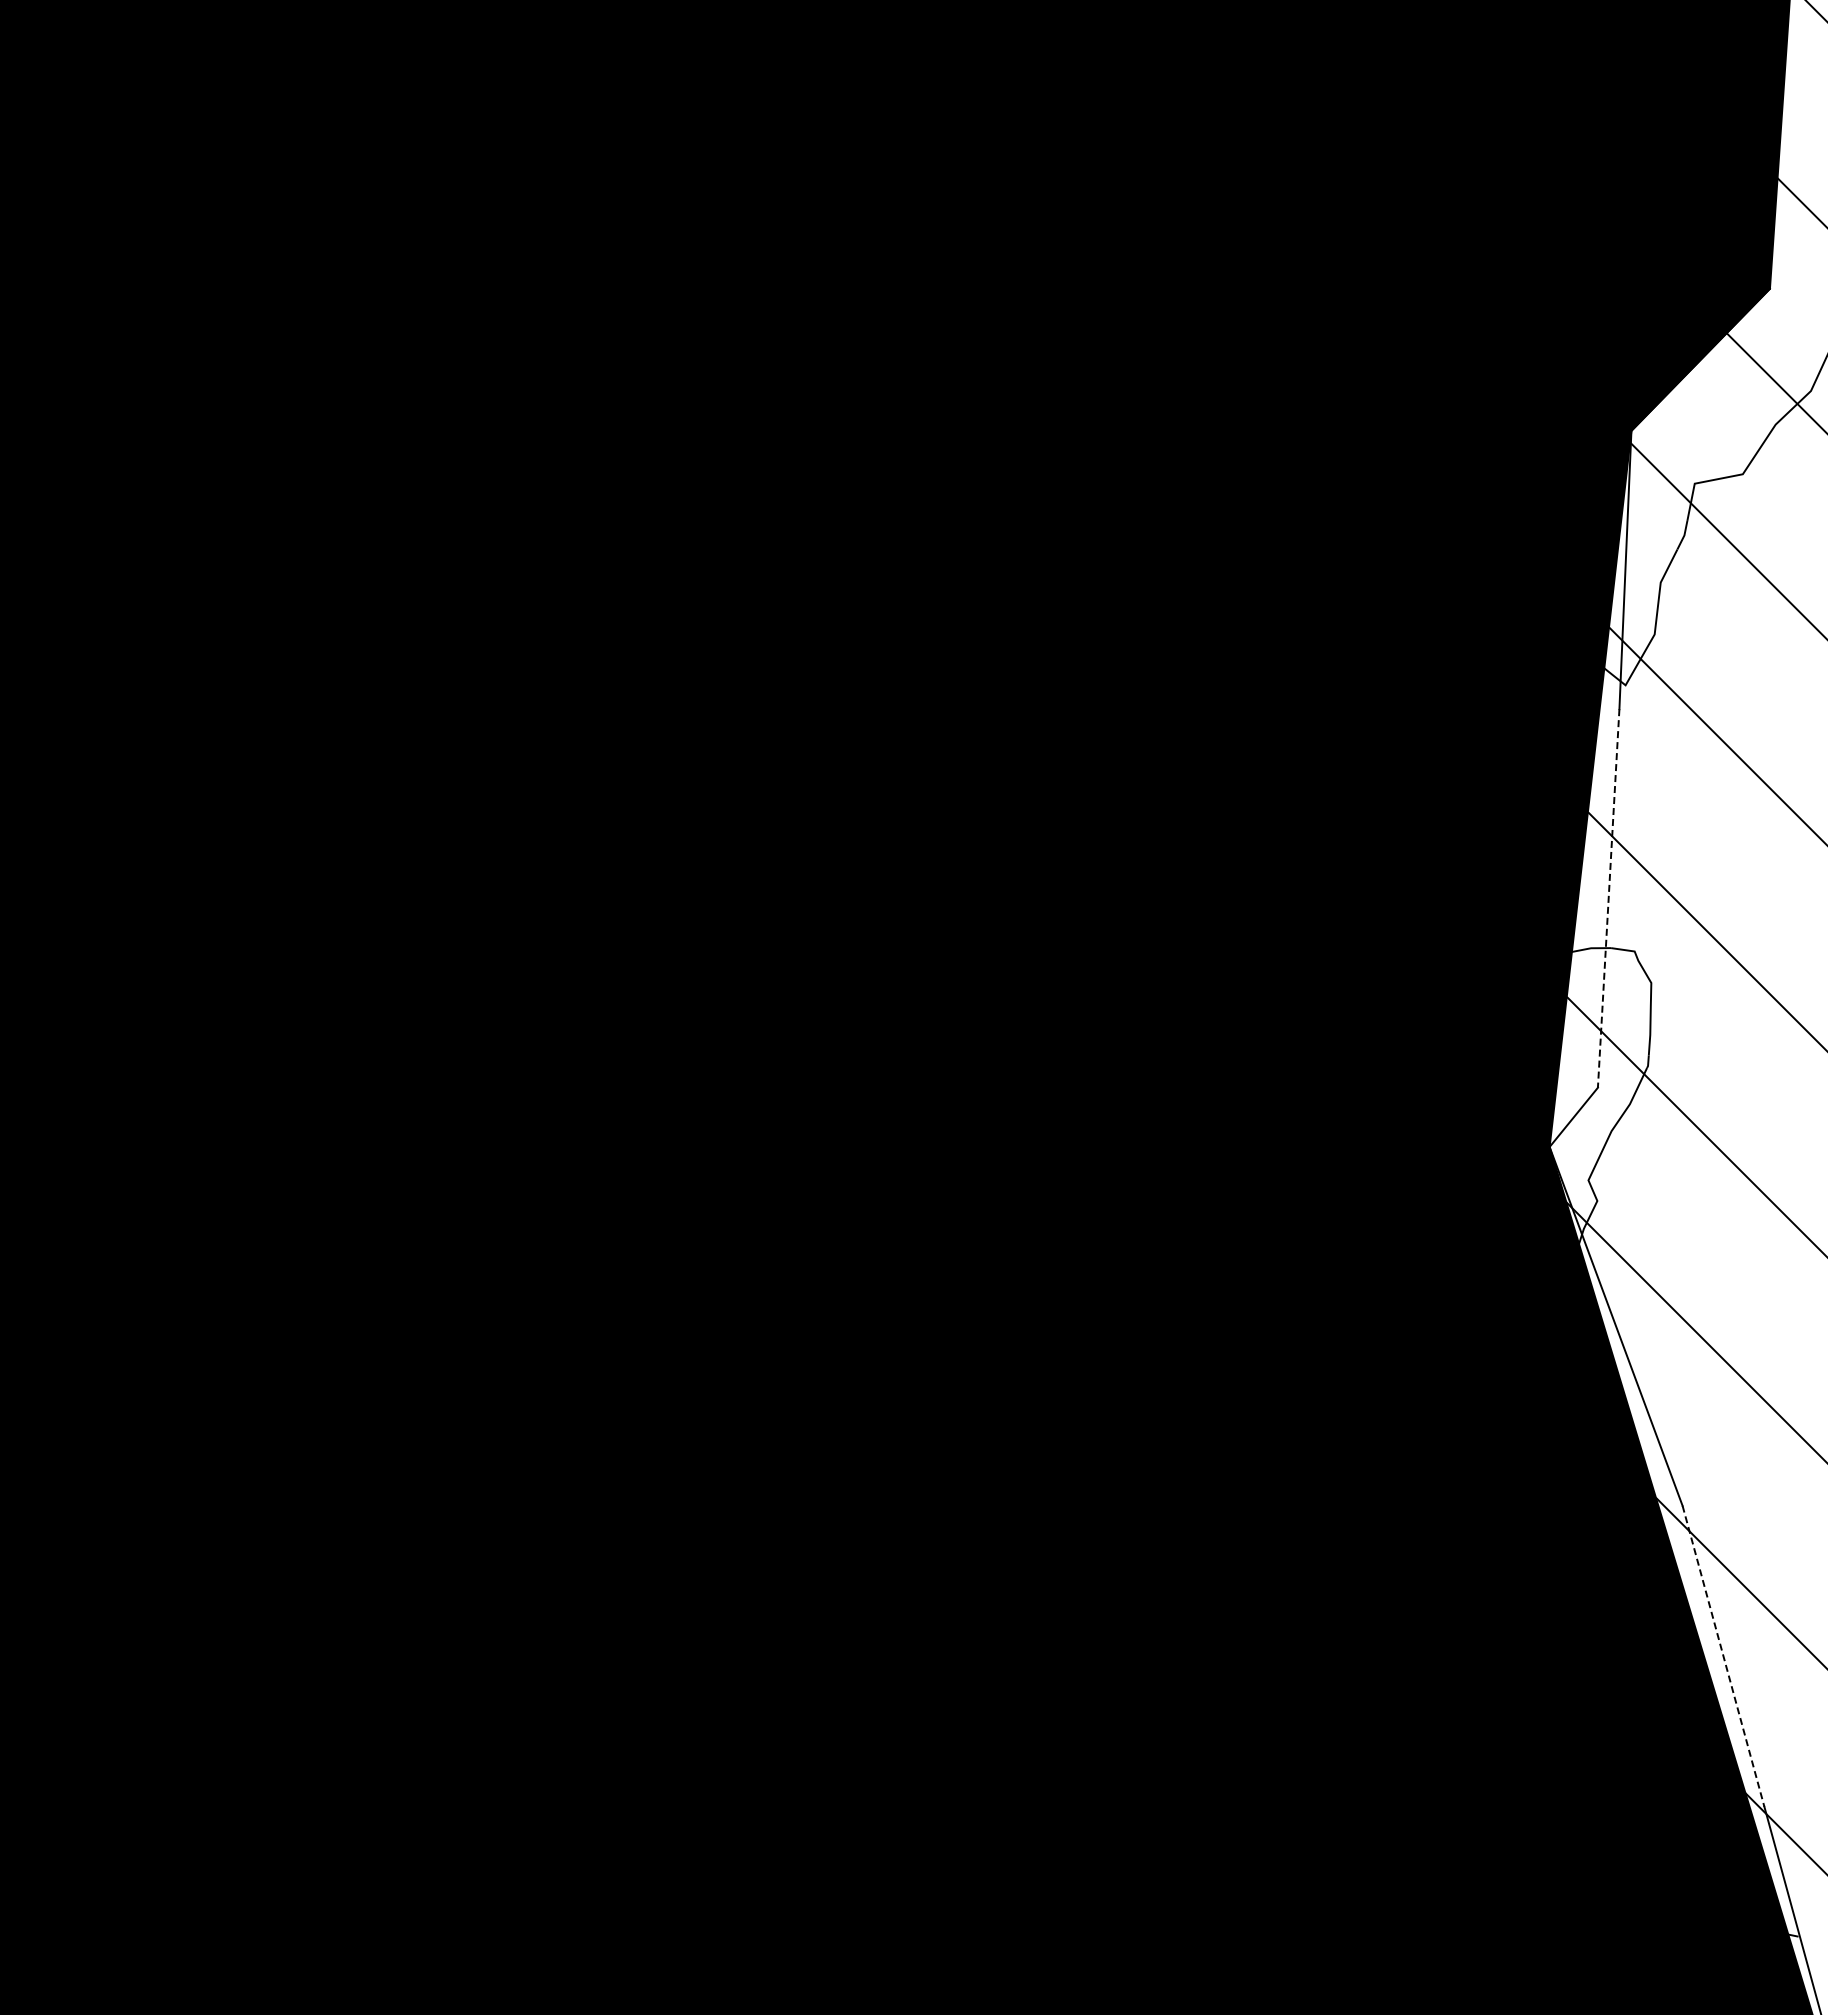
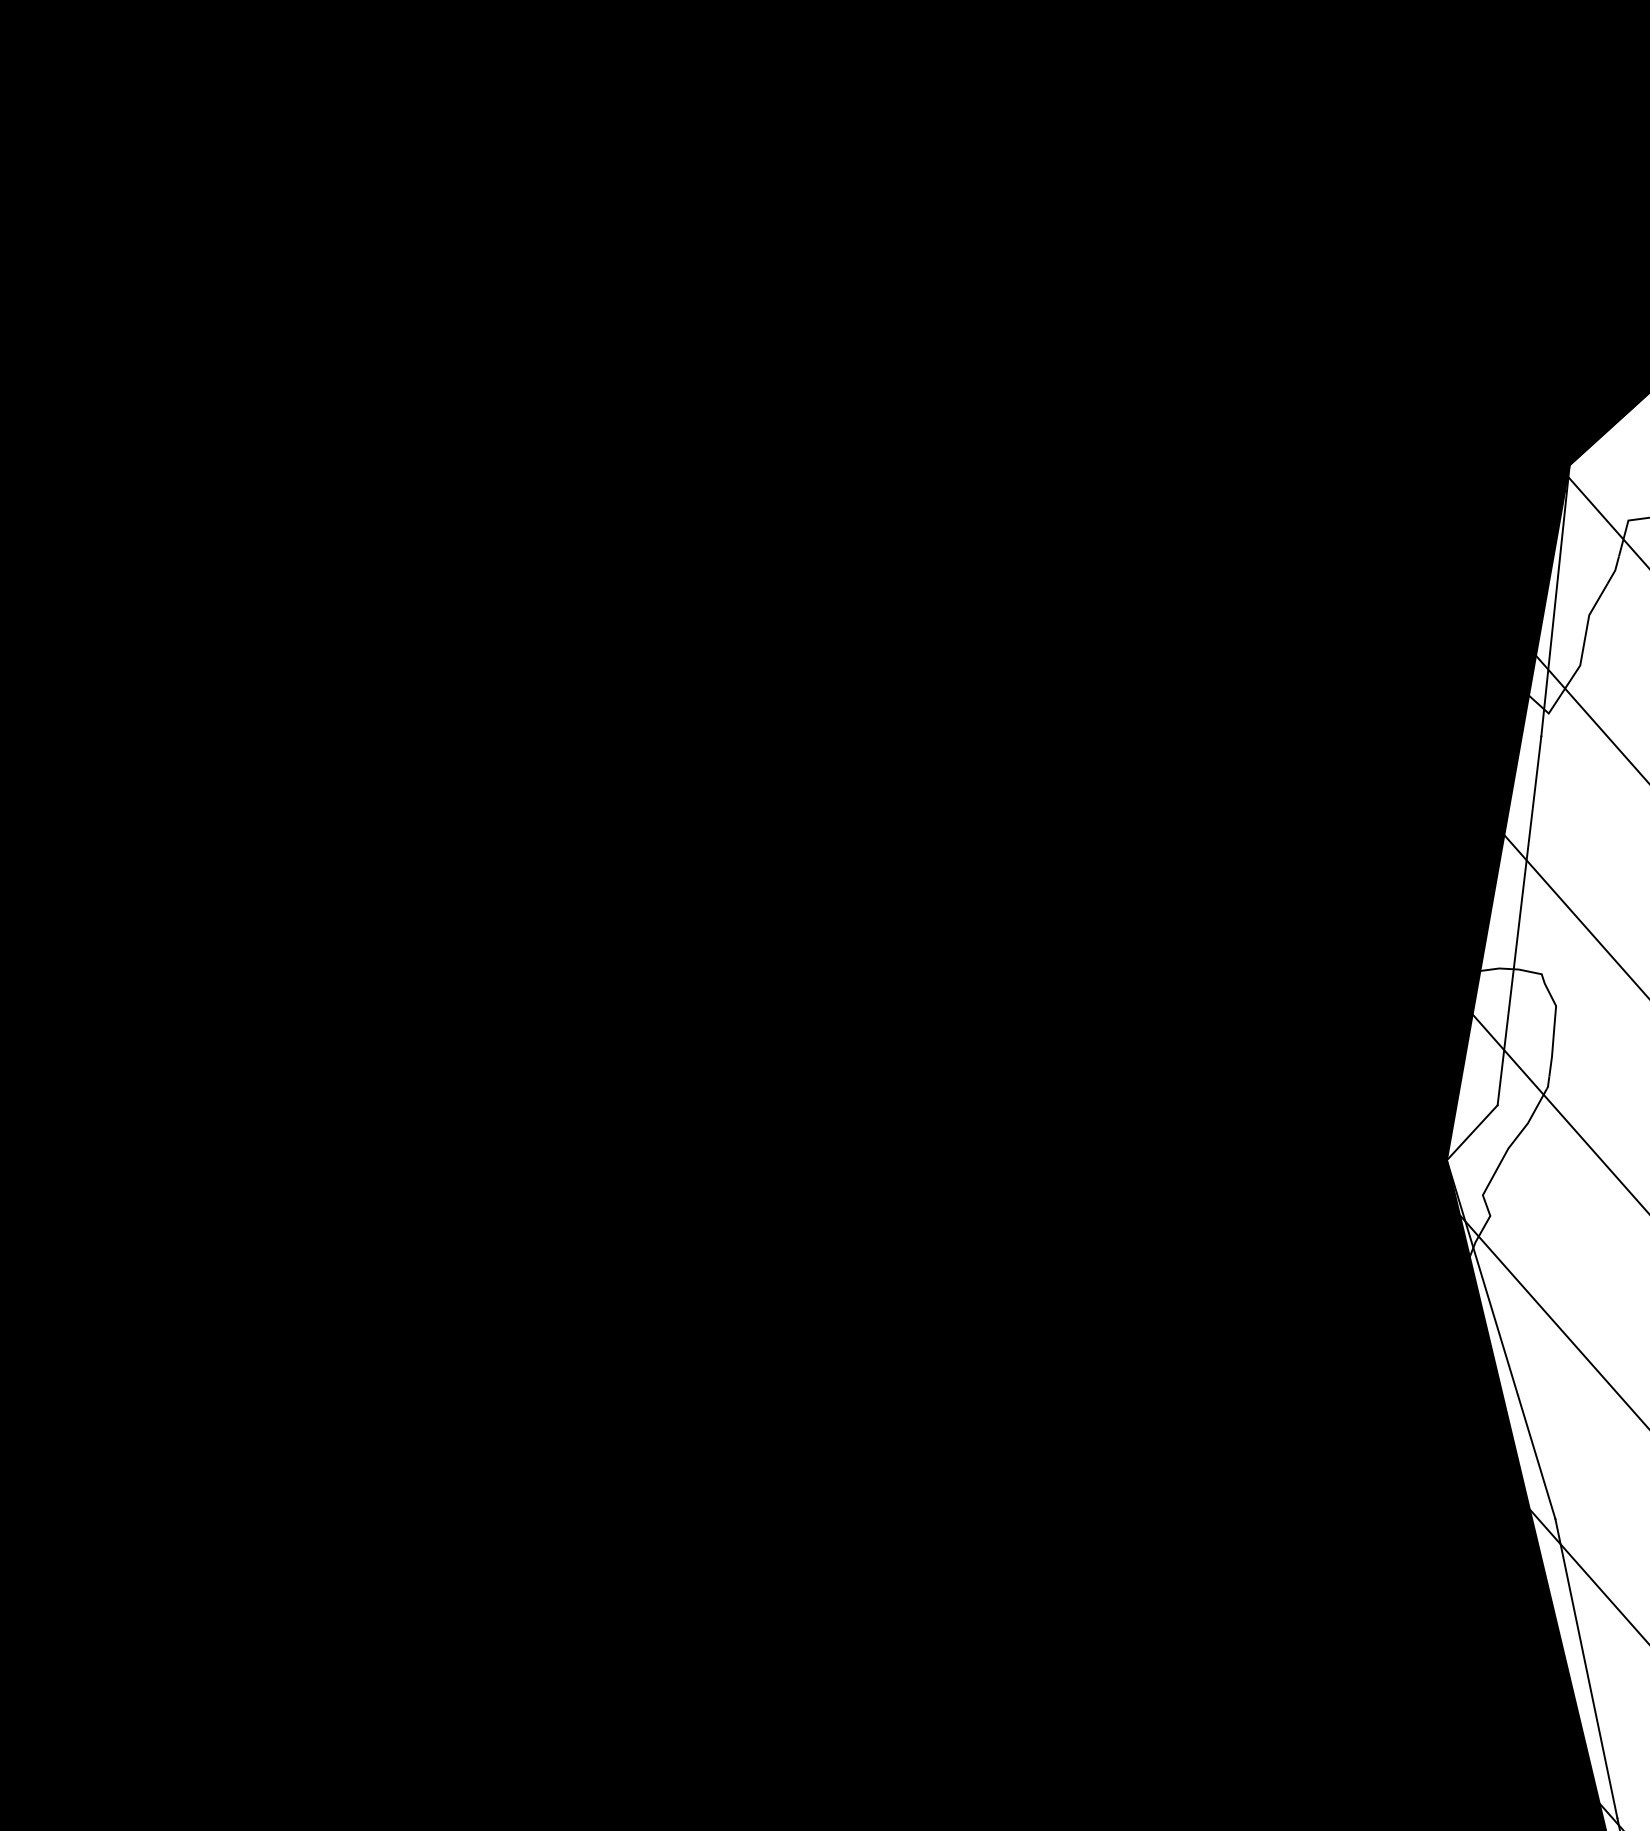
line: (1608, 898) -> (1519, 920), dashed -> solid
line: (1723, 1656) -> (1586, 1668), dashed -> solid

